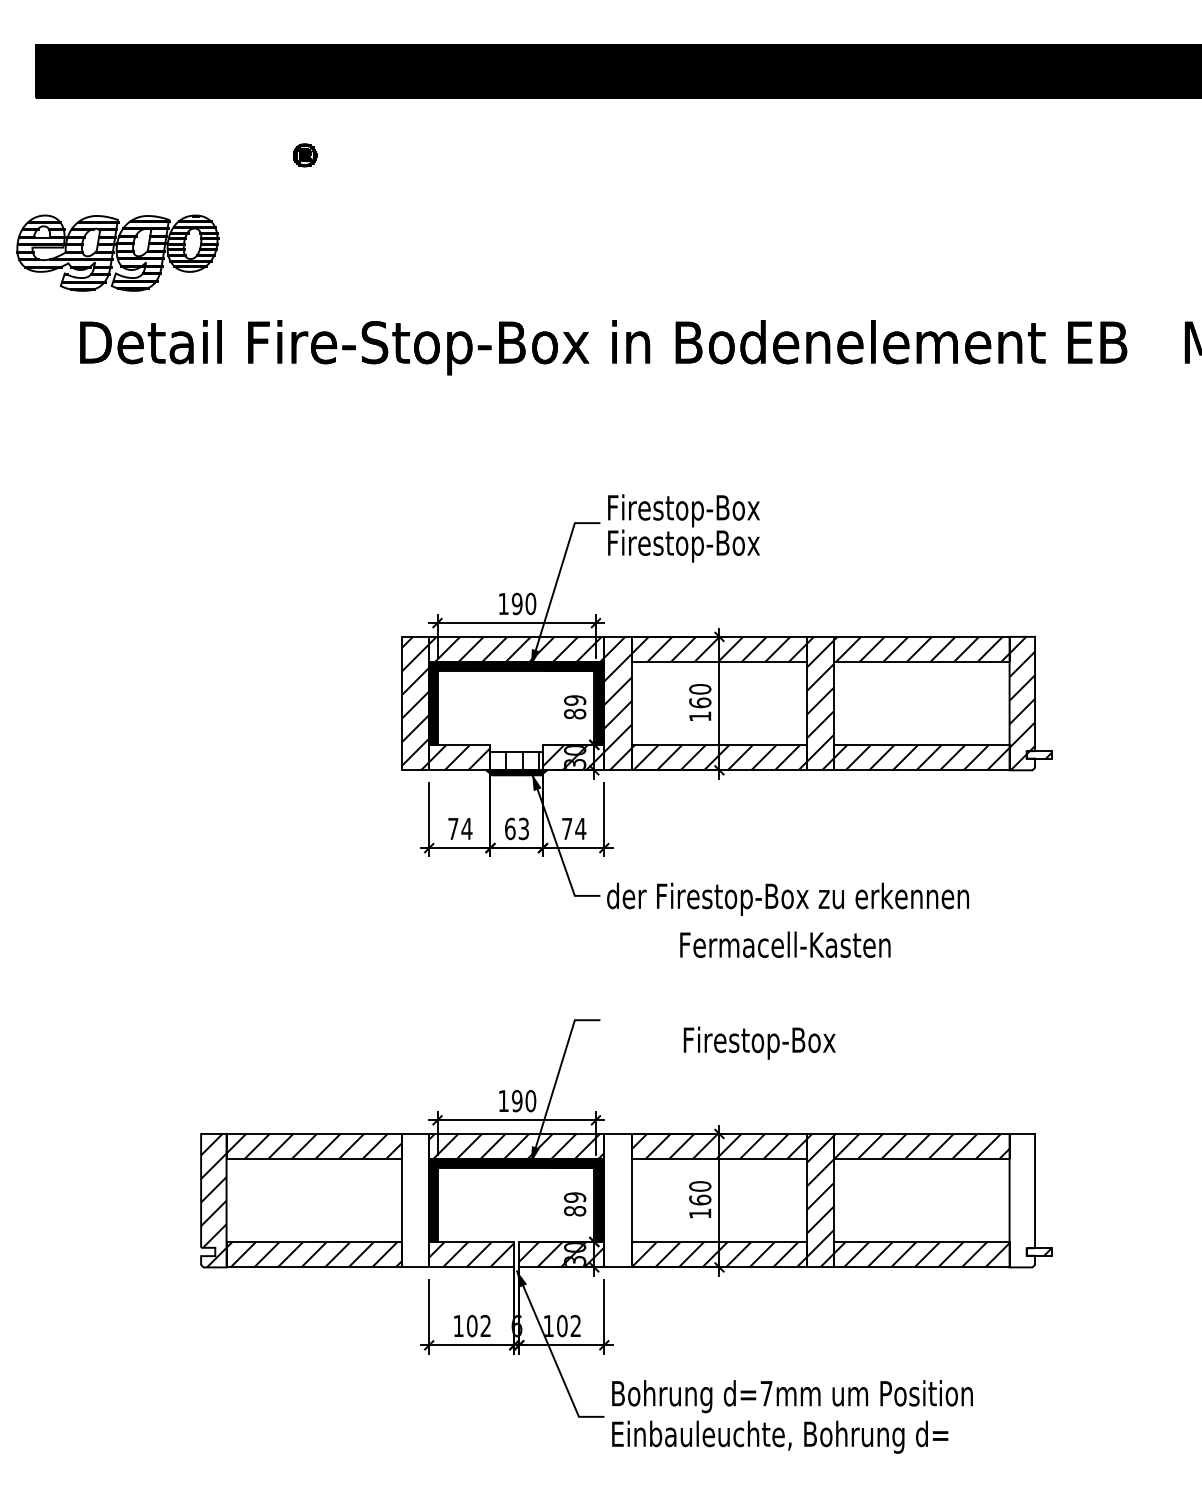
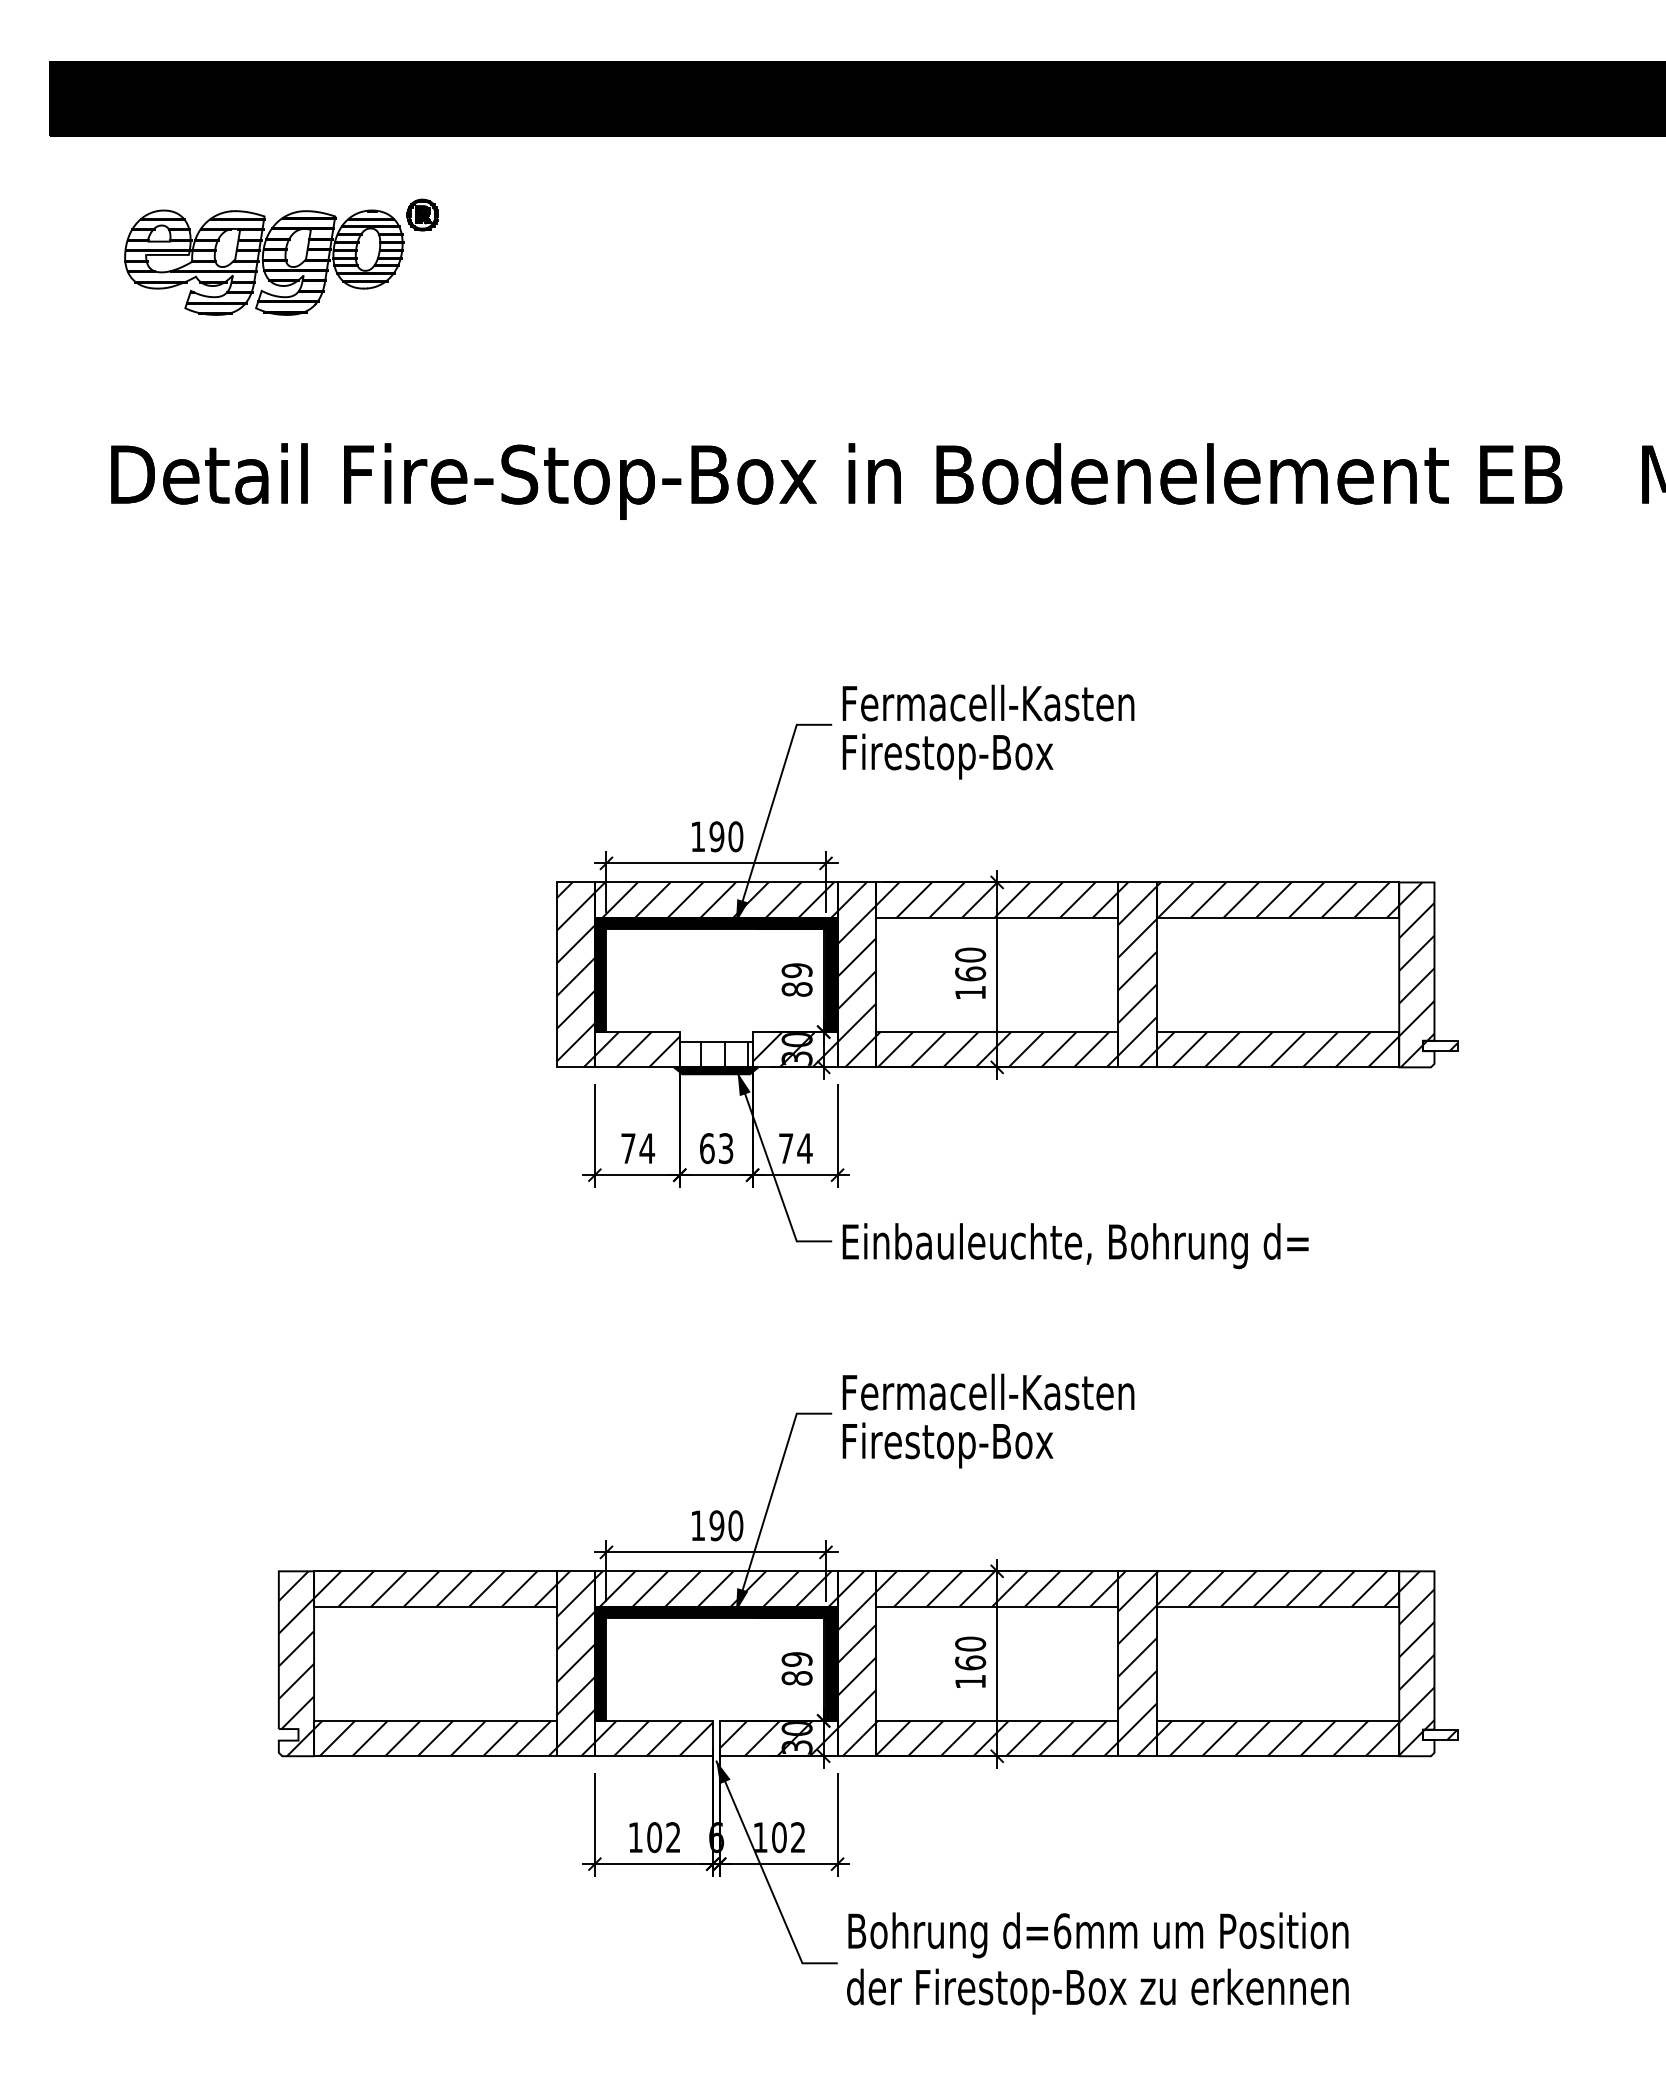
part: (117, 253) -> (264, 262), moved
text: (719, 510) -> (997, 707), Firestop-Box -> Fermacell-Kasten
text: (788, 899) -> (1092, 1246), der Firestop-Box zu erkennen -> Einbauleuchte, Bohrung d=
text: (785, 944) -> (988, 1391), moved
text: (759, 1043) -> (947, 1445), moved
hatch: (415, 1200) -> (575, 1663), added
hatch: (617, 1200) -> (856, 1663), added
hatch: (1022, 1200) -> (1416, 1663), added
text: (766, 1393) -> (1062, 1931), d=7mm -> d=6mm
text: (791, 1437) -> (1097, 1991), Einbauleuchte, Bohrung d= -> der Firestop-Box zu erkennen

